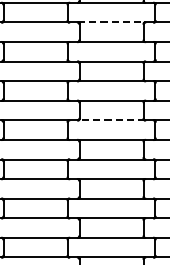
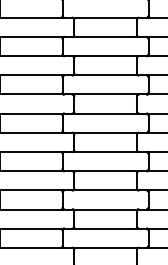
line: (111, 22) -> (105, 17), dashed -> solid
line: (111, 120) -> (105, 113), dashed -> solid

